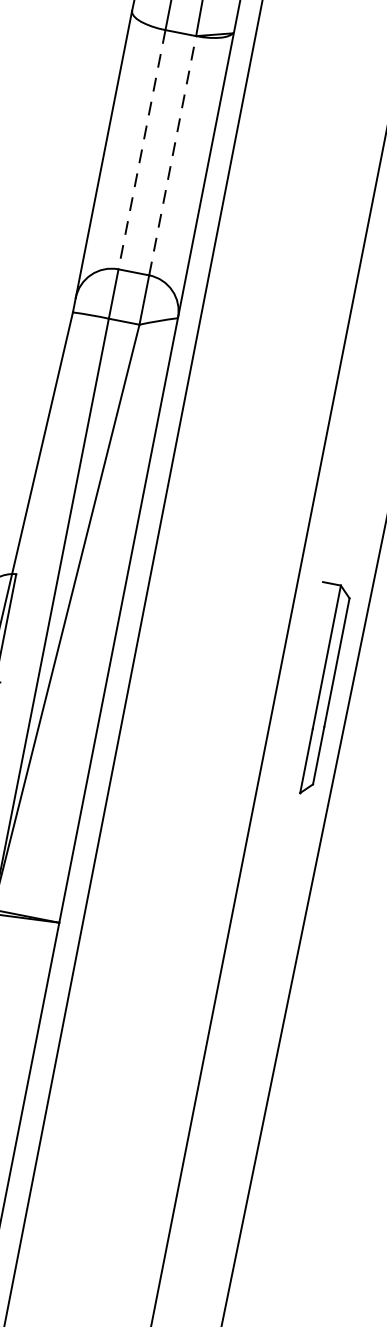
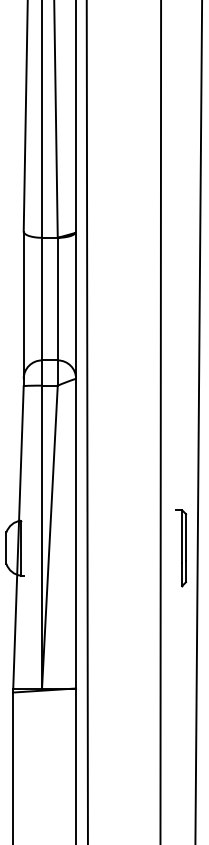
line: (142, 150) -> (42, 299), dashed -> solid
line: (172, 154) -> (57, 298), dashed -> solid
part: (318, 689) -> (181, 548), size x0.71

